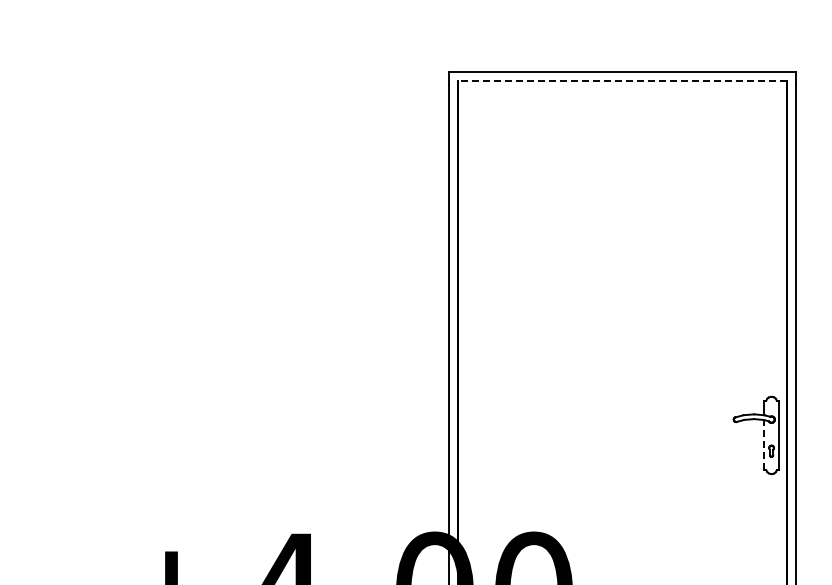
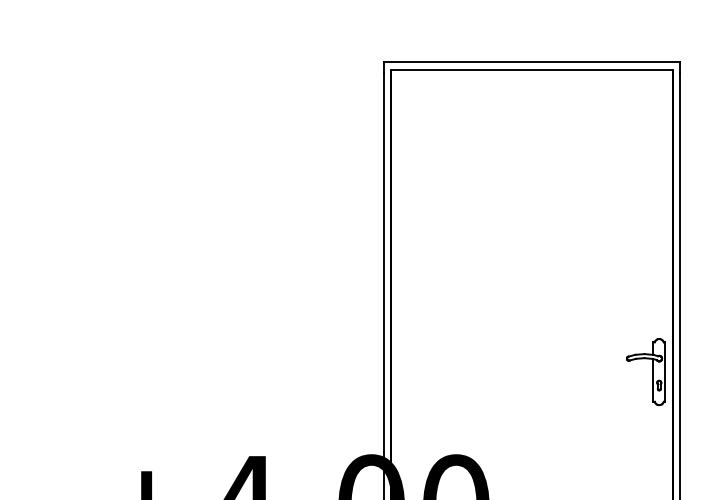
line: (622, 81) -> (531, 69), dashed -> solid
line: (764, 444) -> (653, 379), dashed -> solid

